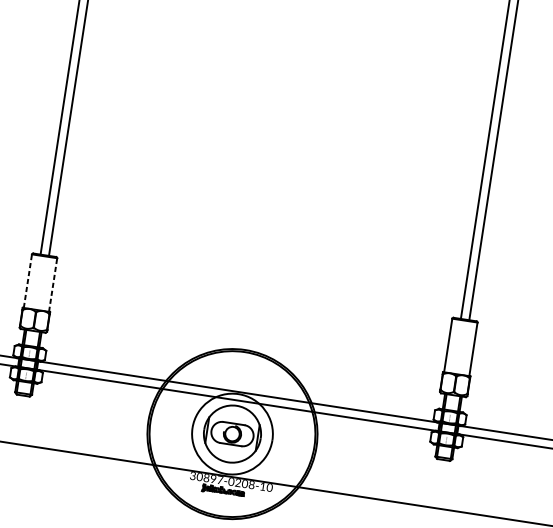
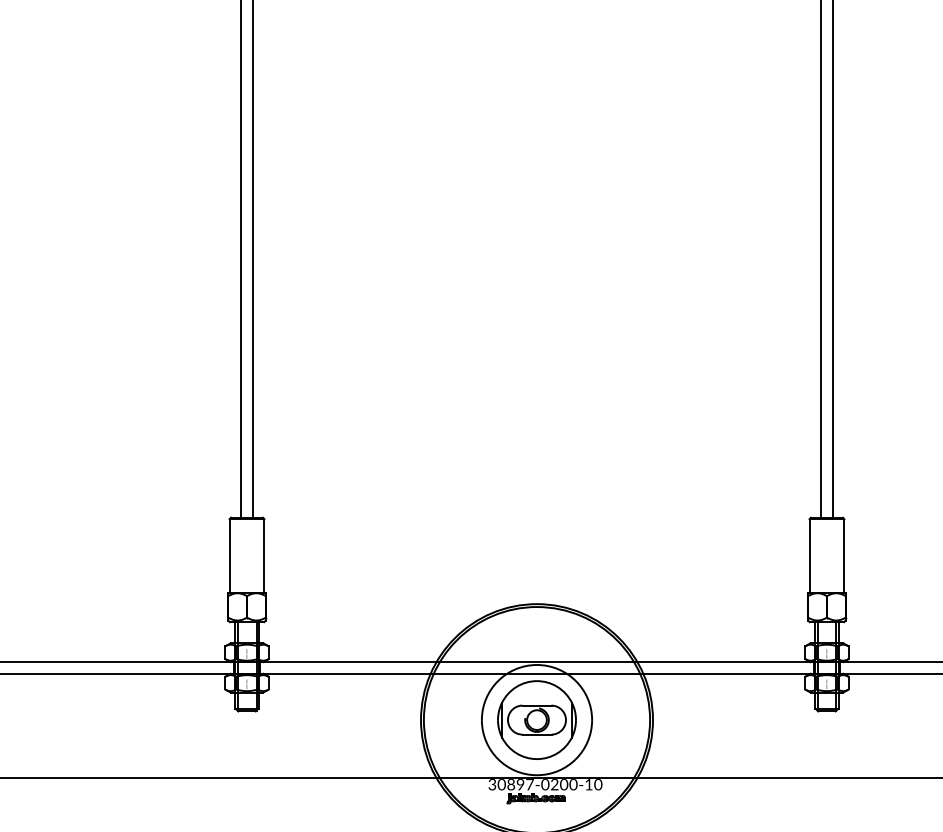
line: (27, 281) -> (229, 556), dashed -> solid
line: (53, 285) -> (264, 556), dashed -> solid
text: (251, 484) -> (573, 784), 30897-0208-10 -> 30897-0200-10

